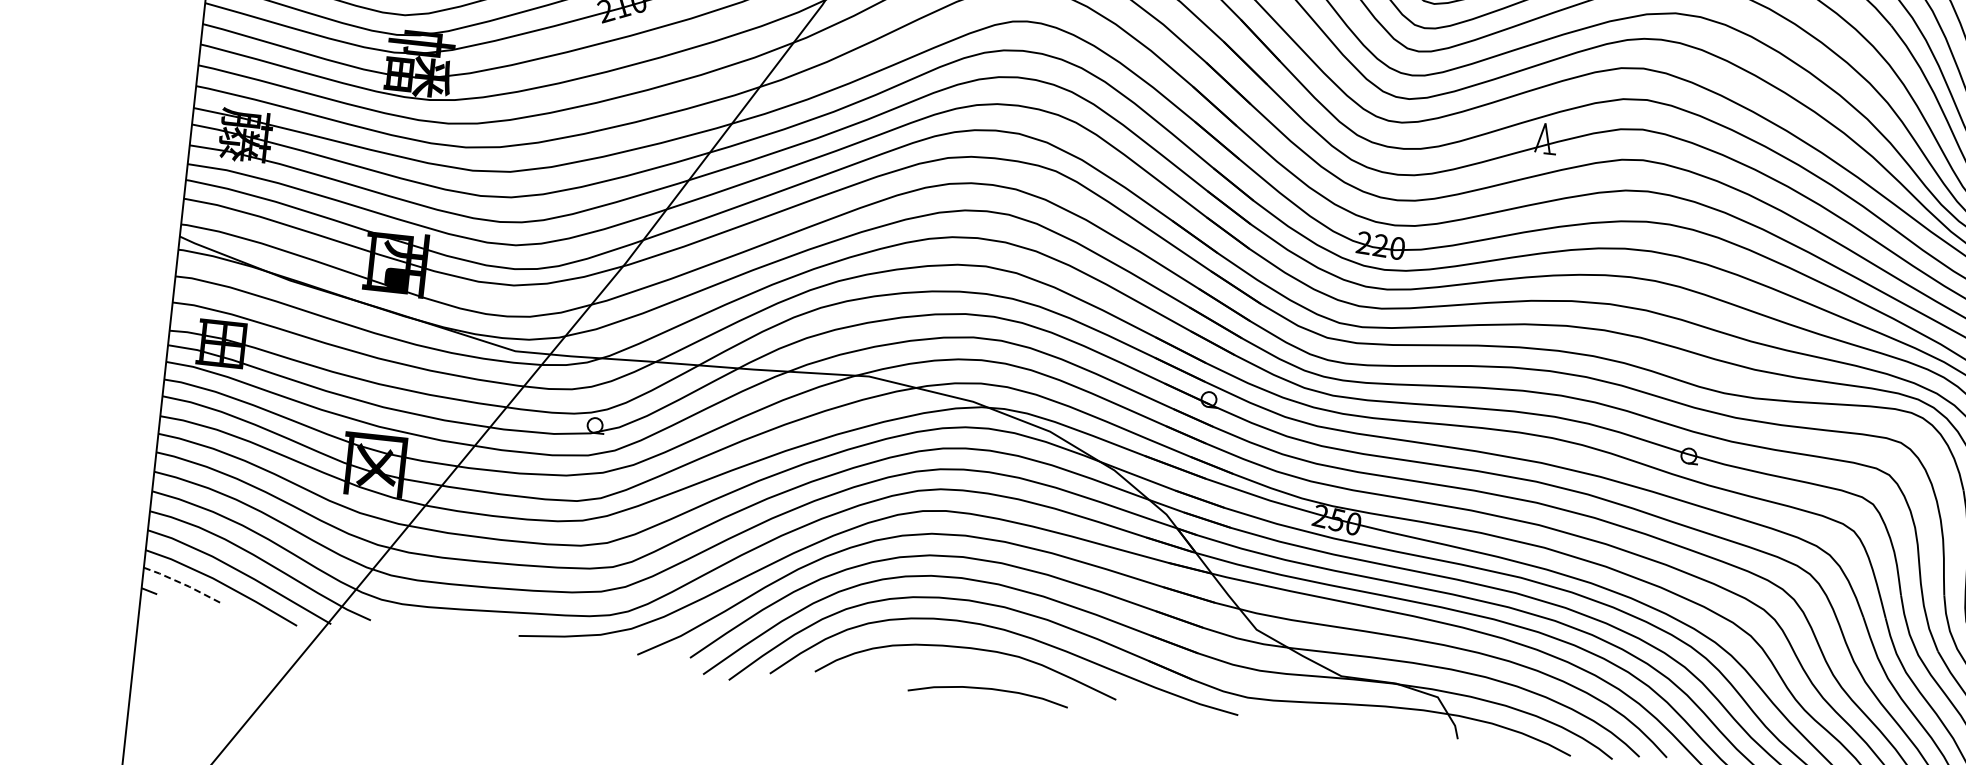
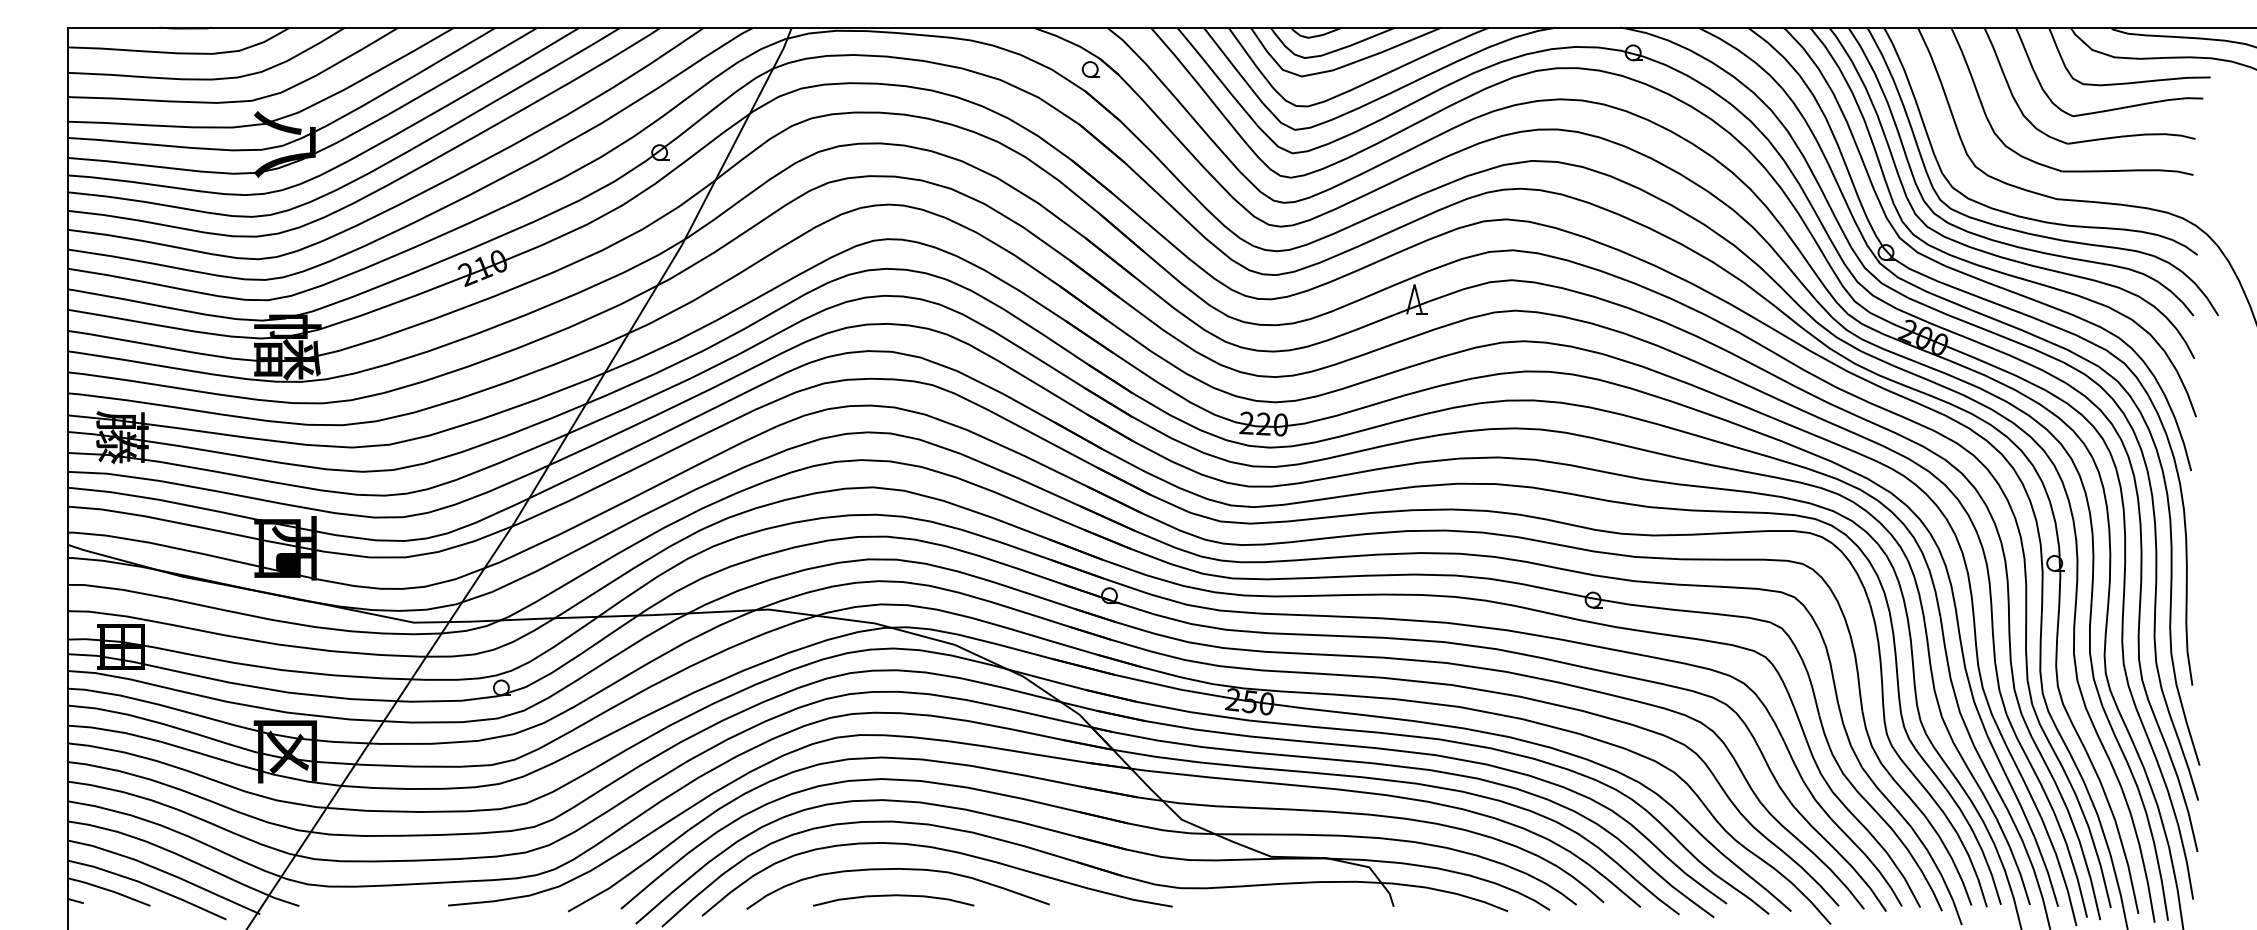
line: (184, 584) -> (109, 890), dashed -> solid
curve: (988, 689) -> (893, 896), moved

